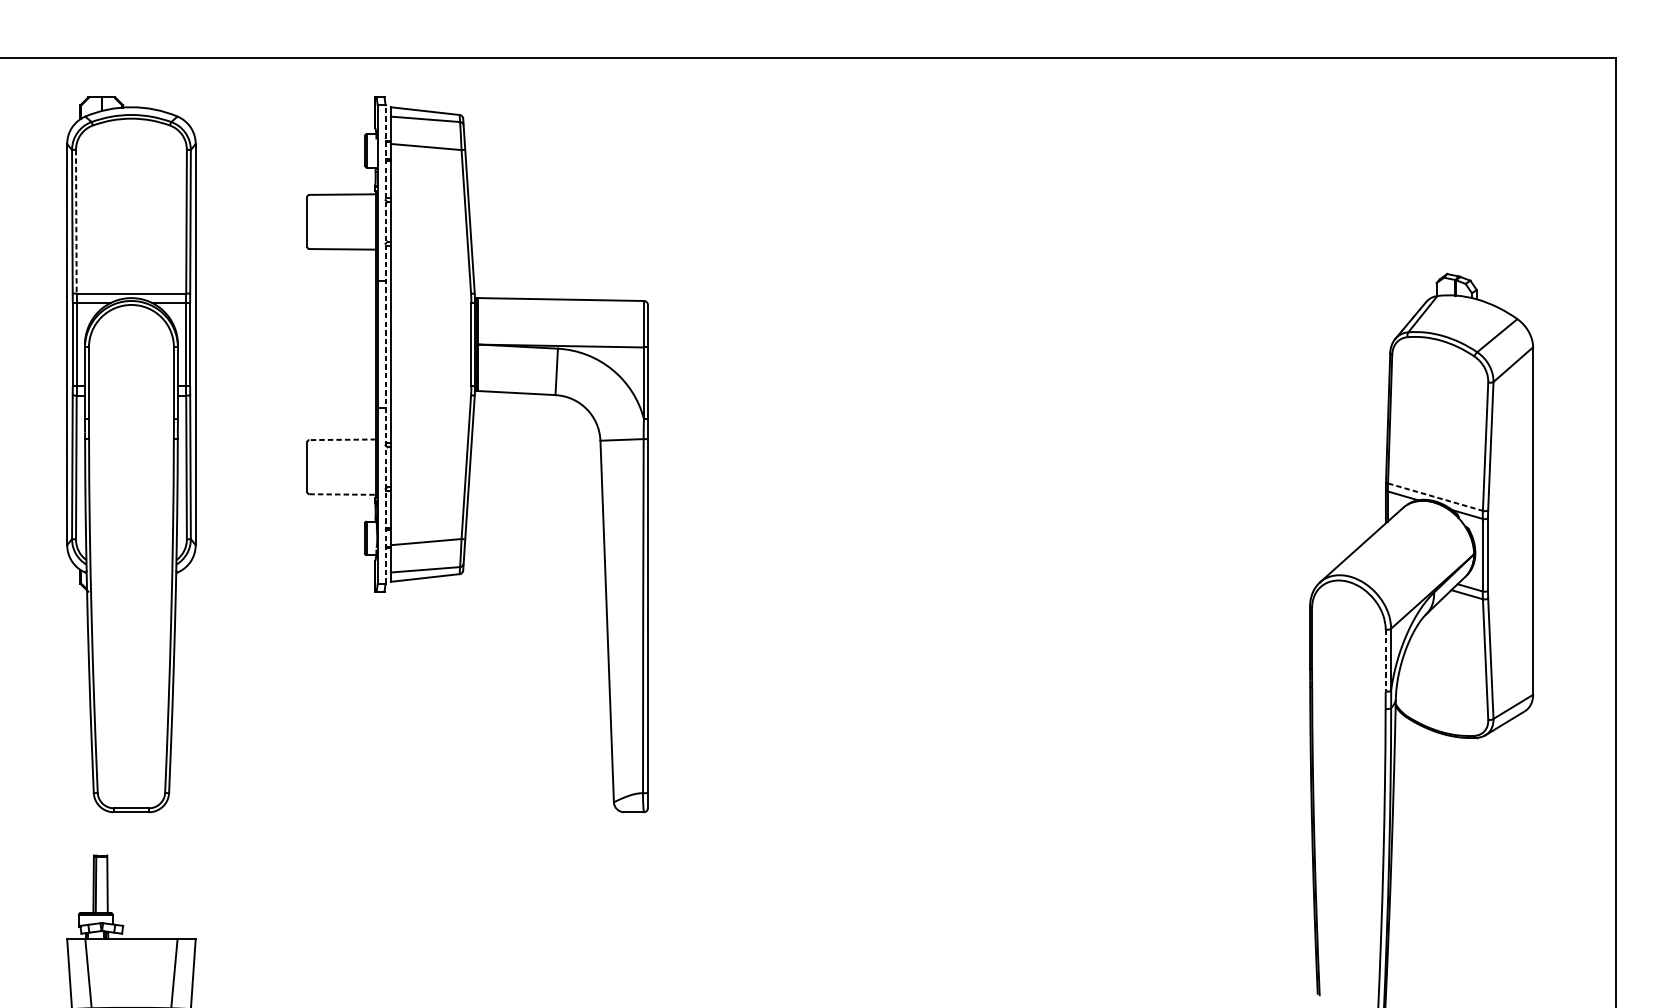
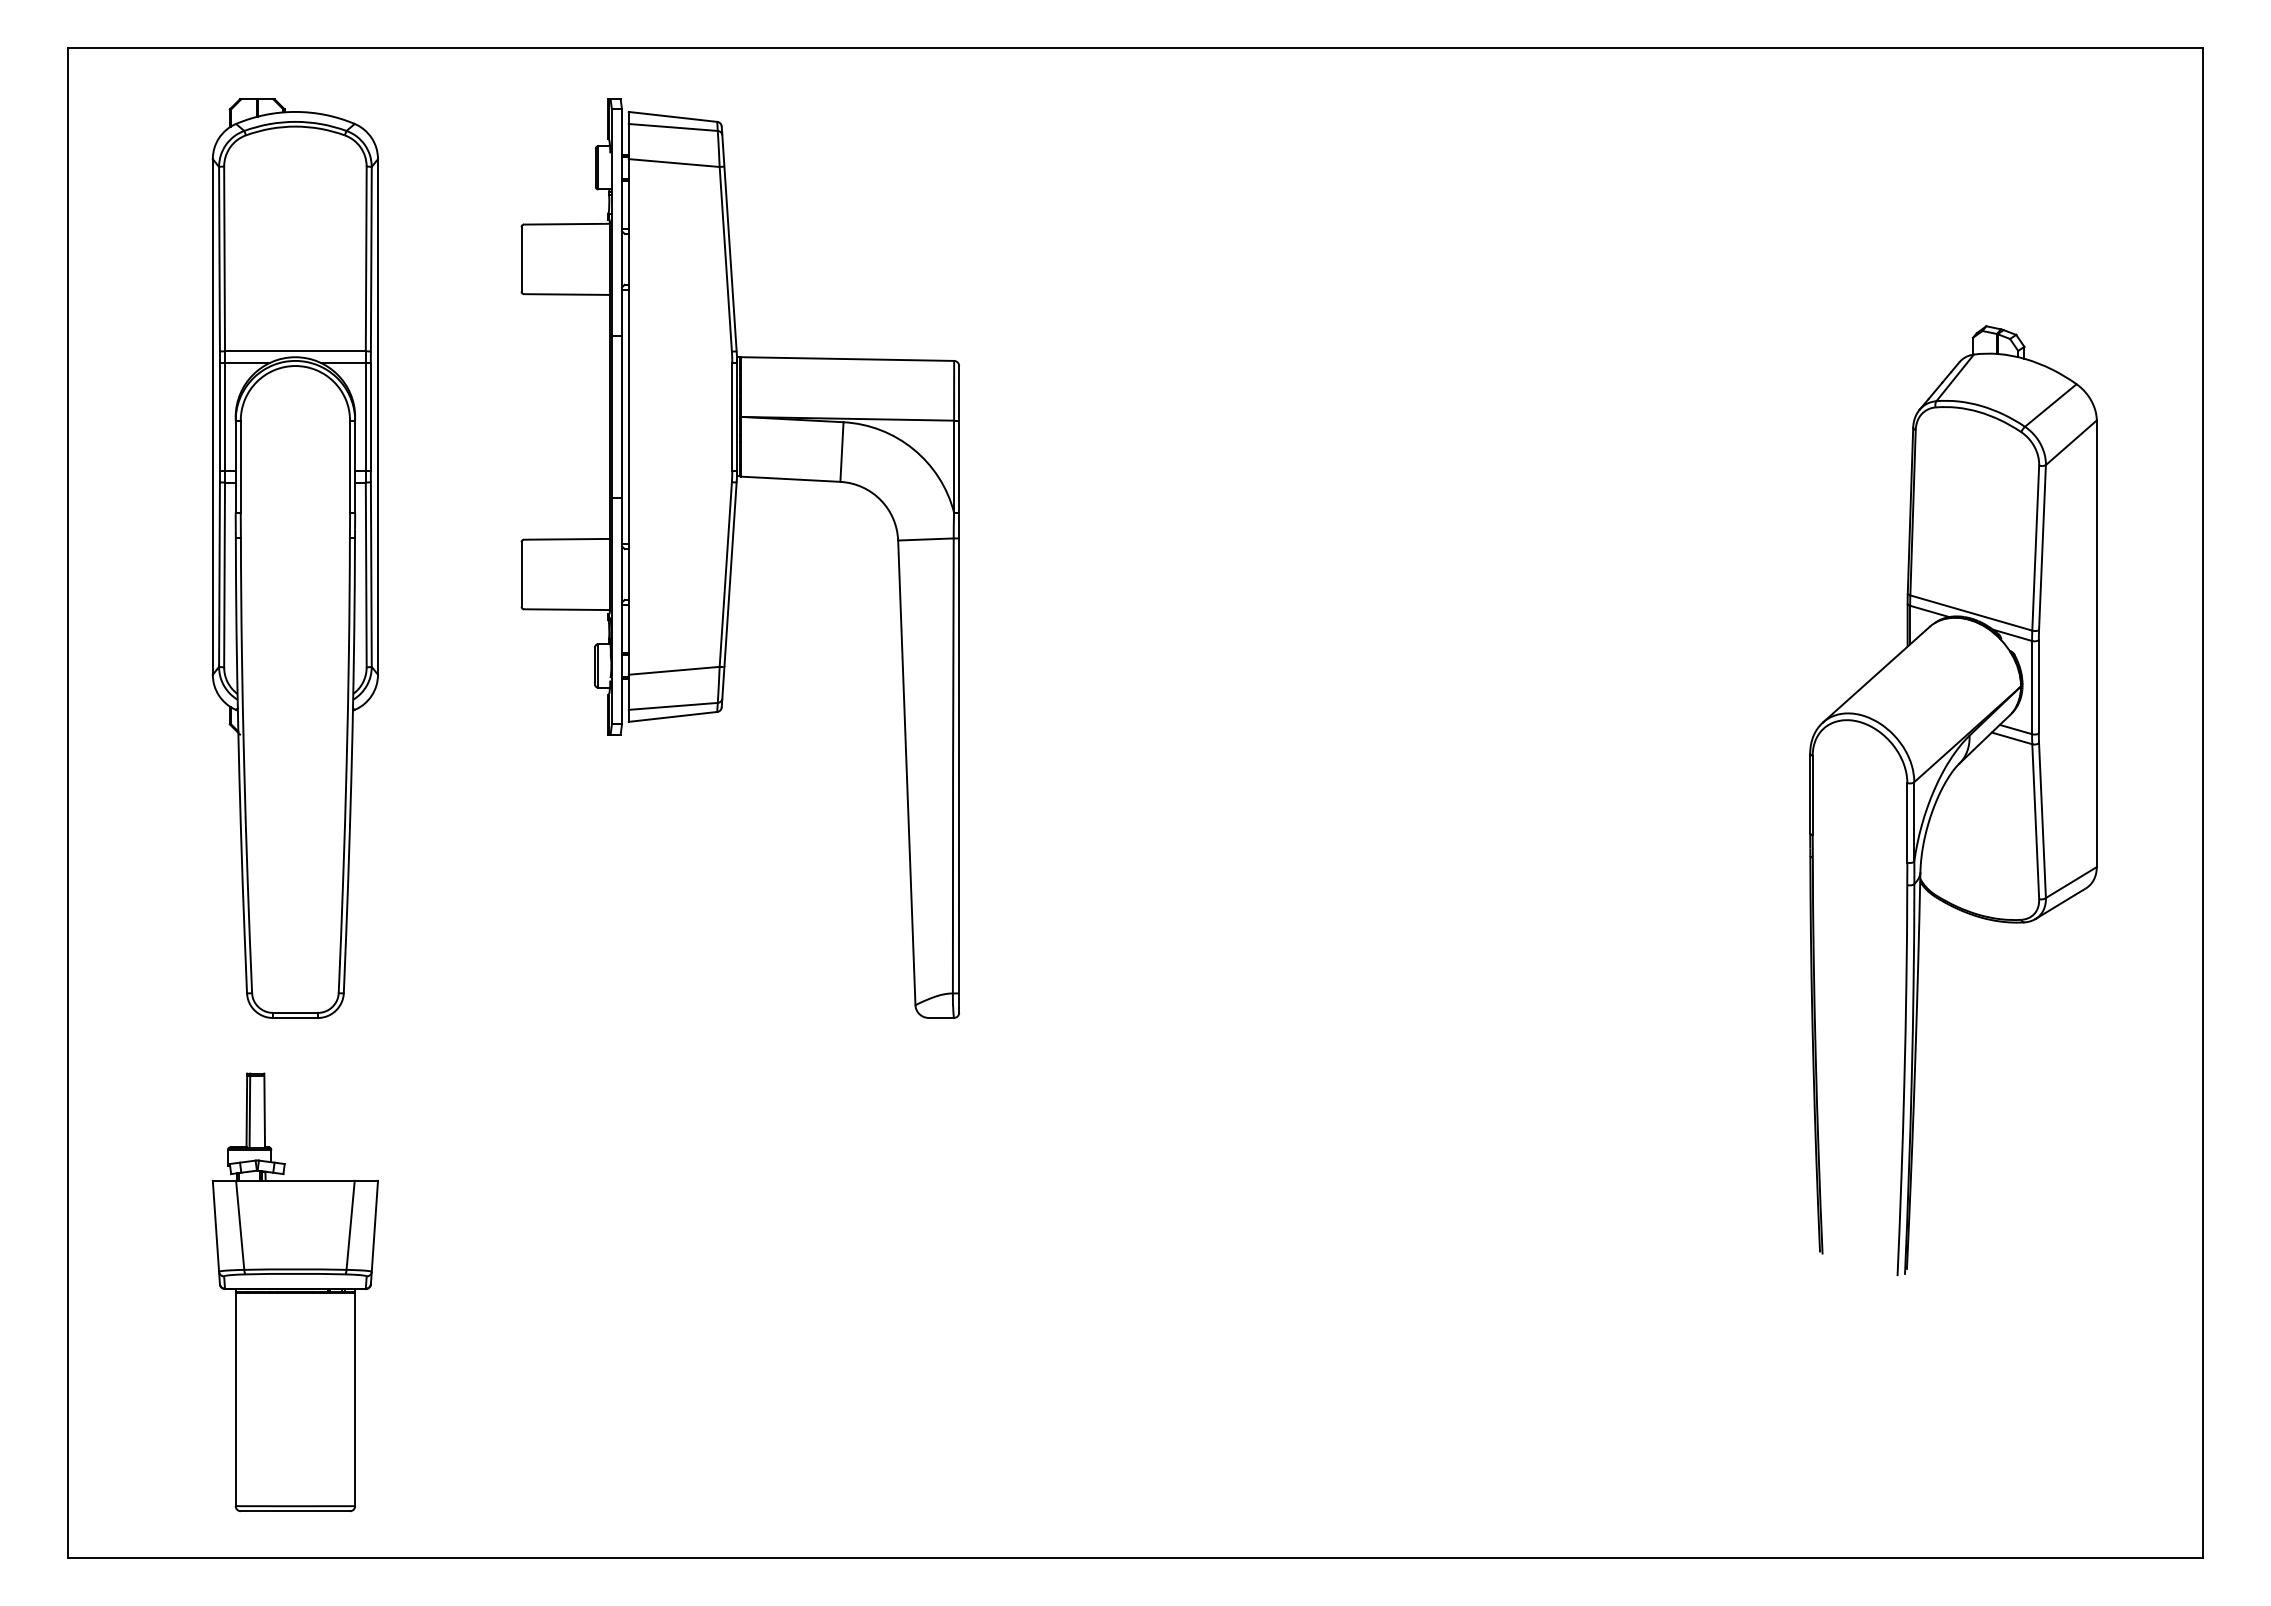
line: (76, 222) -> (224, 259), dashed -> solid
line: (385, 344) -> (622, 416), dashed -> solid
line: (342, 439) -> (566, 539), dashed -> solid
line: (342, 494) -> (566, 609), dashed -> solid
line: (1435, 497) -> (1971, 613), dashed -> solid
line: (1385, 660) -> (1907, 822), dashed -> solid

